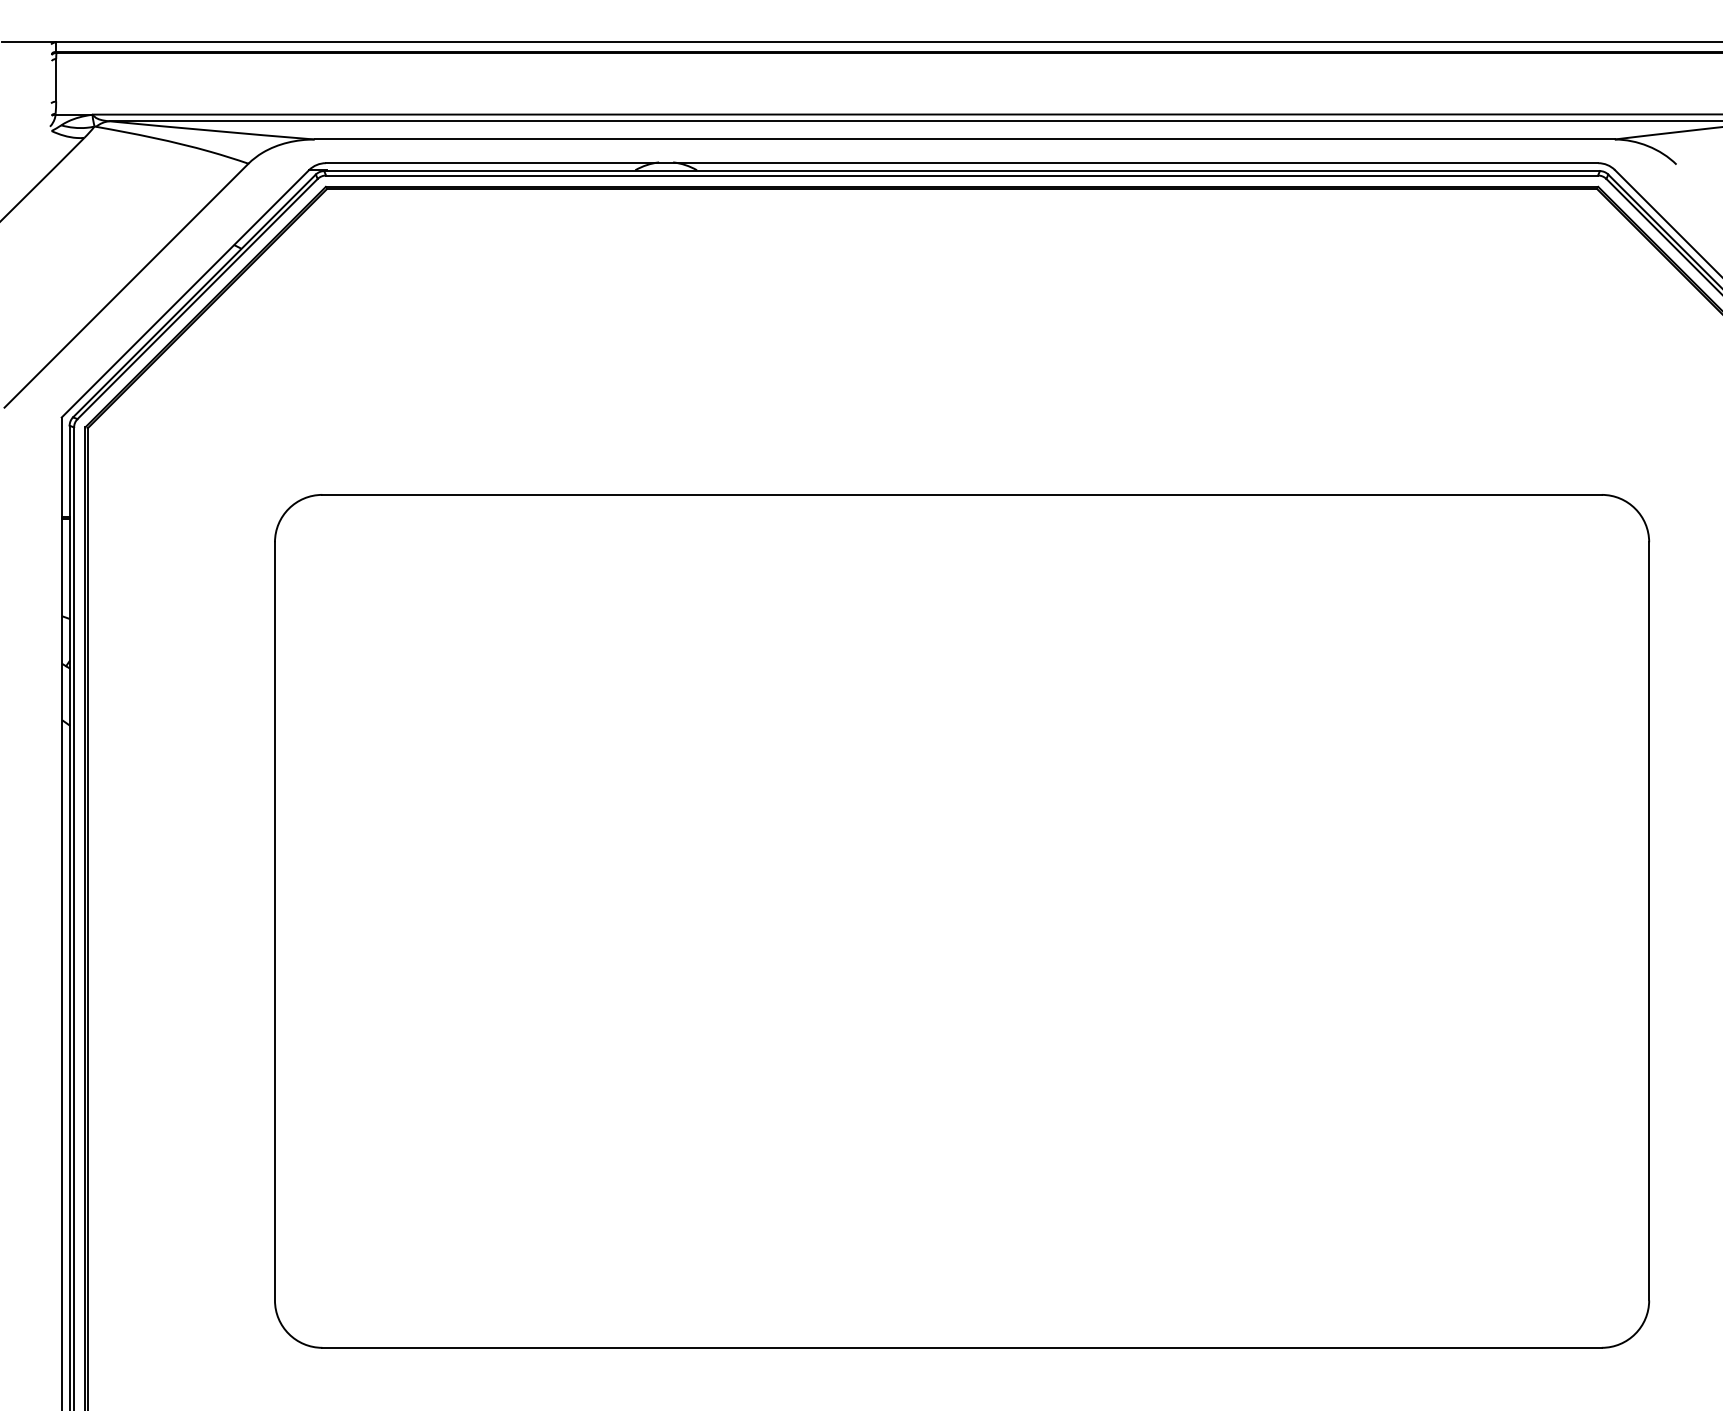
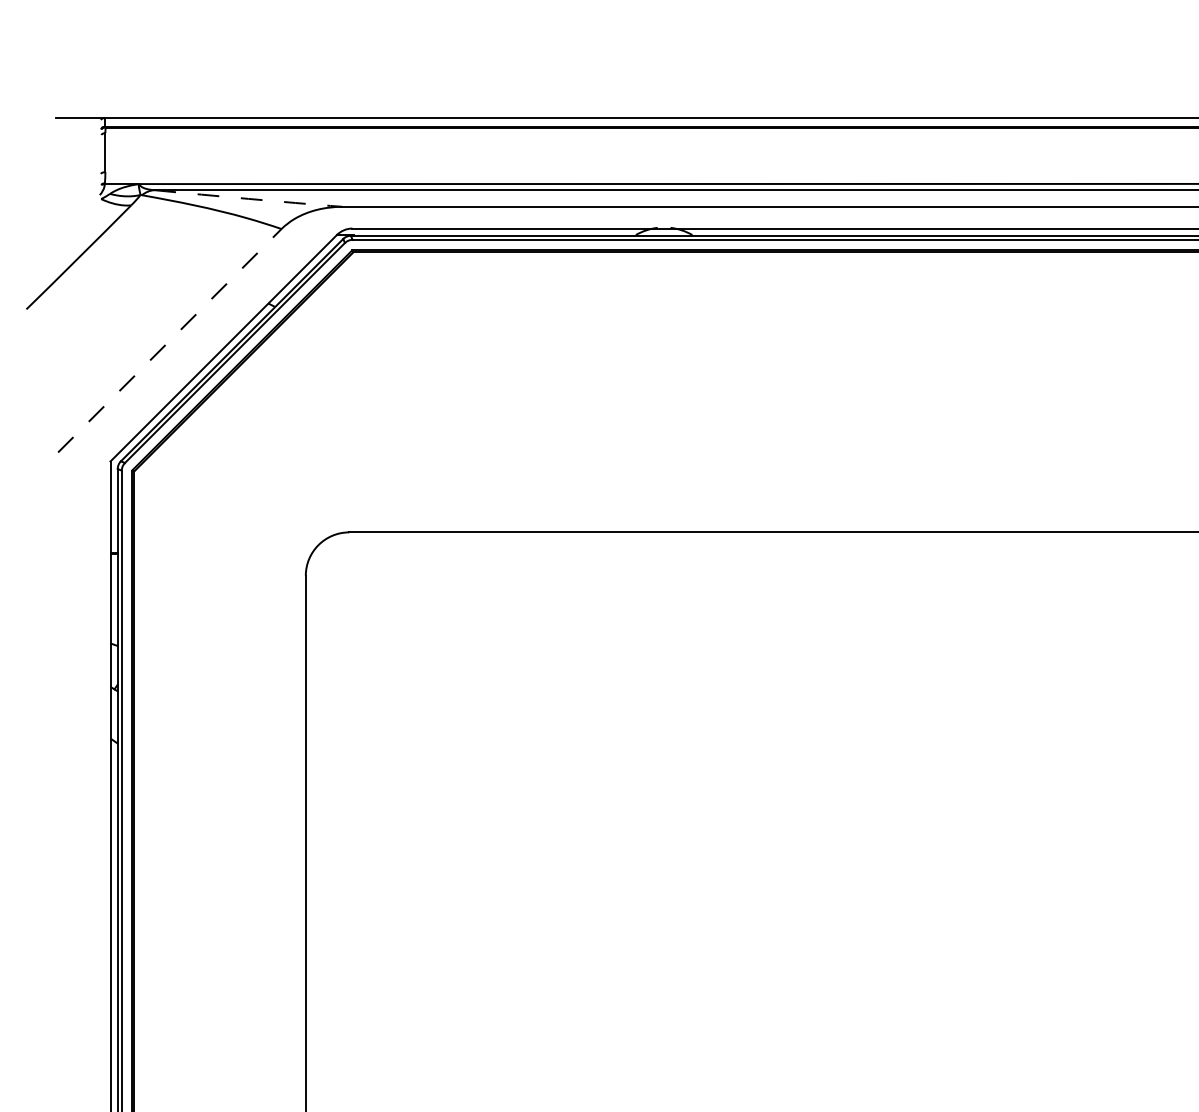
arc: (212, 130) -> (248, 198), solid -> dashed
line: (126, 285) -> (169, 340), solid -> dashed

